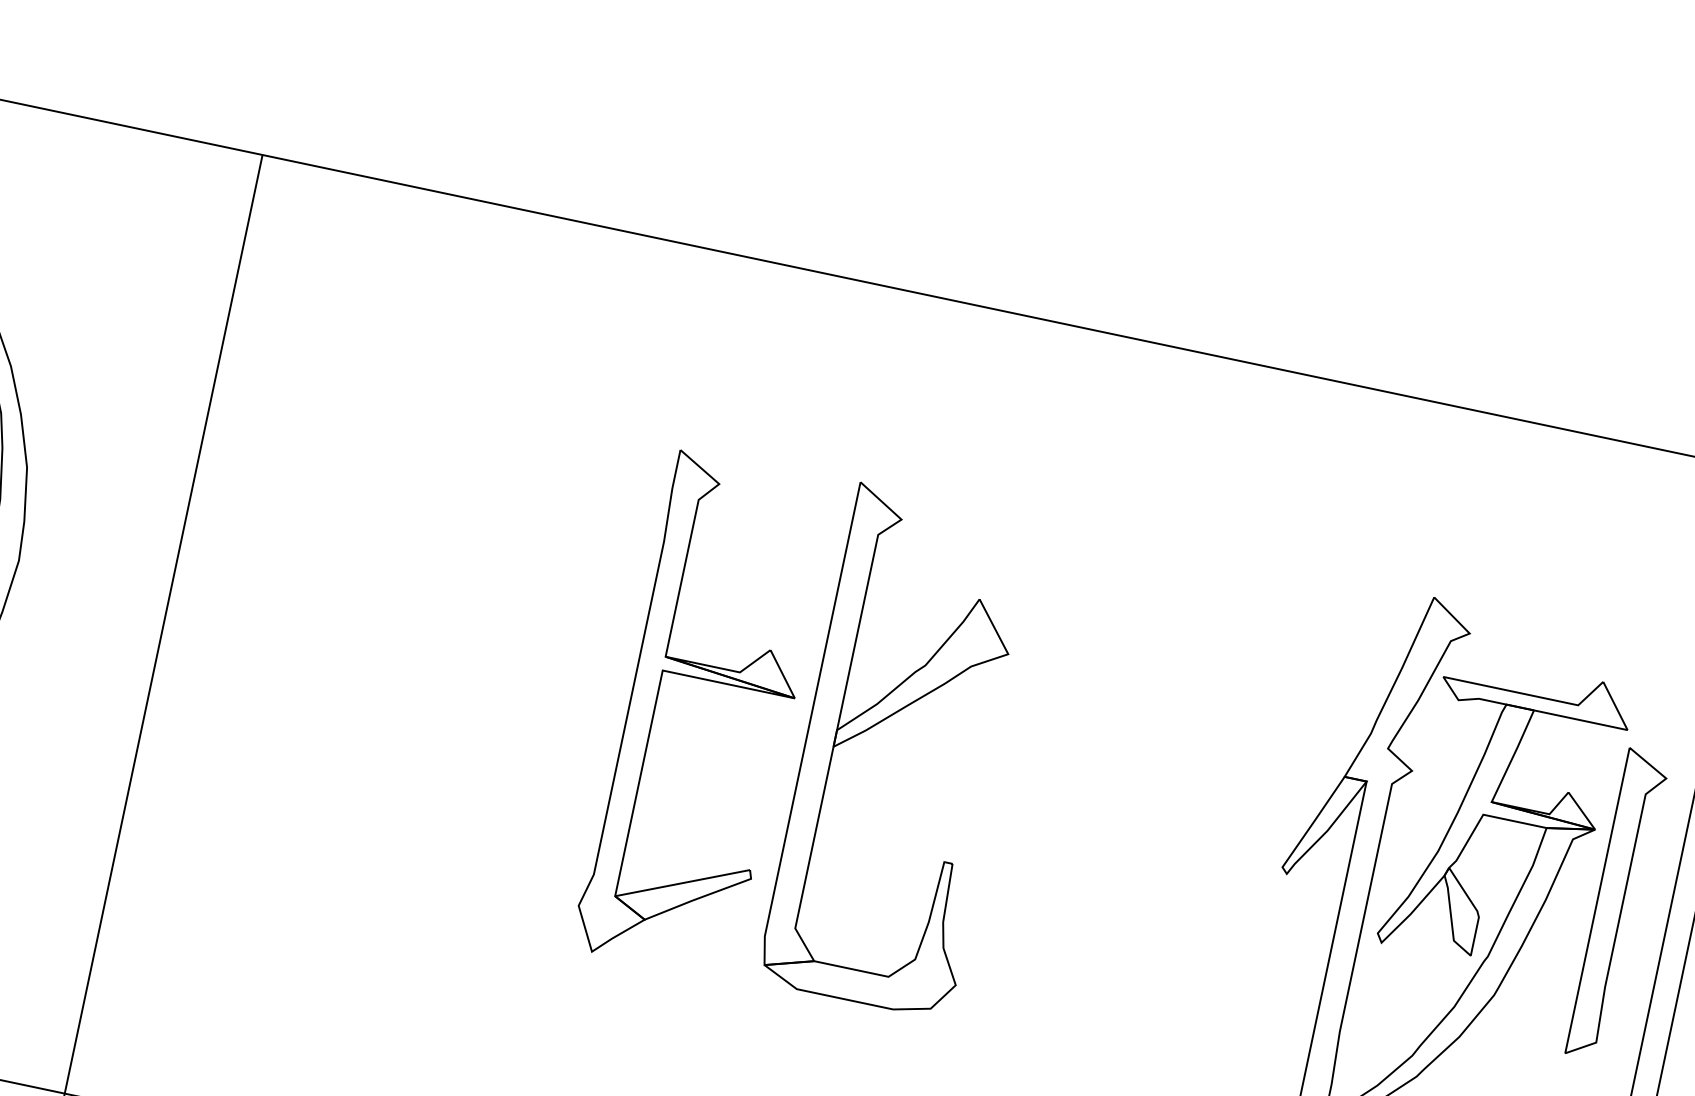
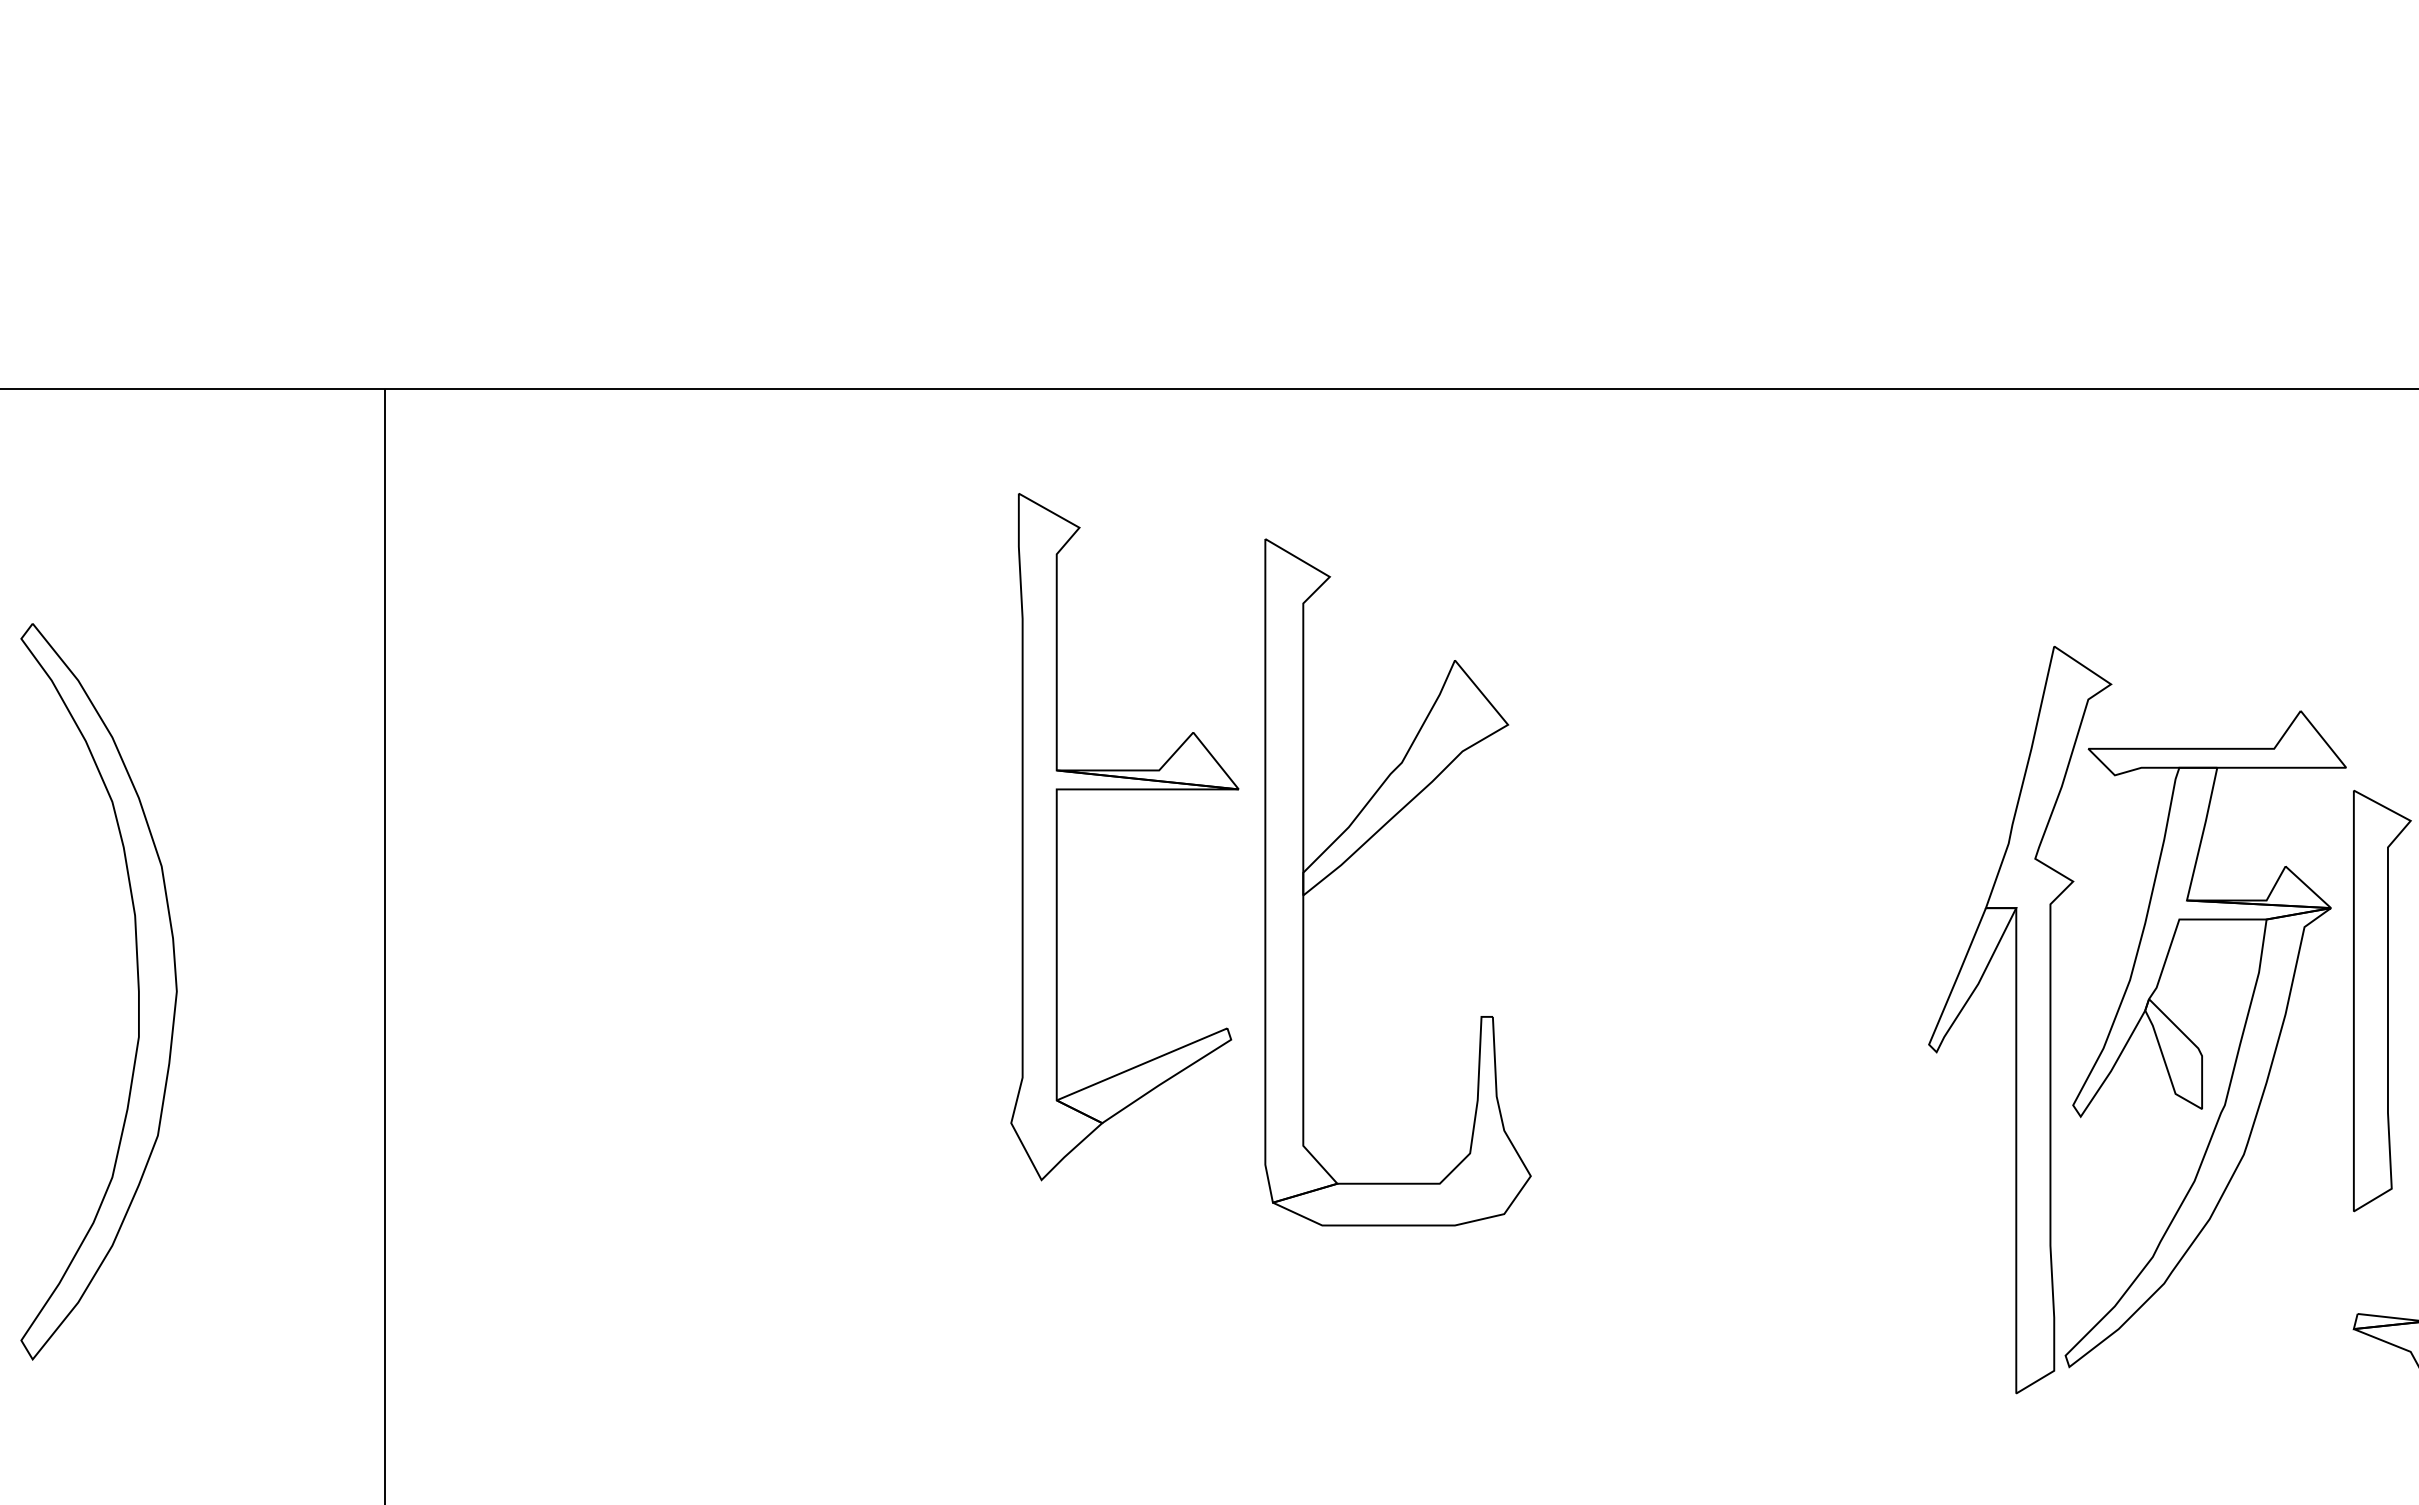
part: (711, 681) -> (1124, 790), moved
part: (886, 719) -> (1365, 844), moved

